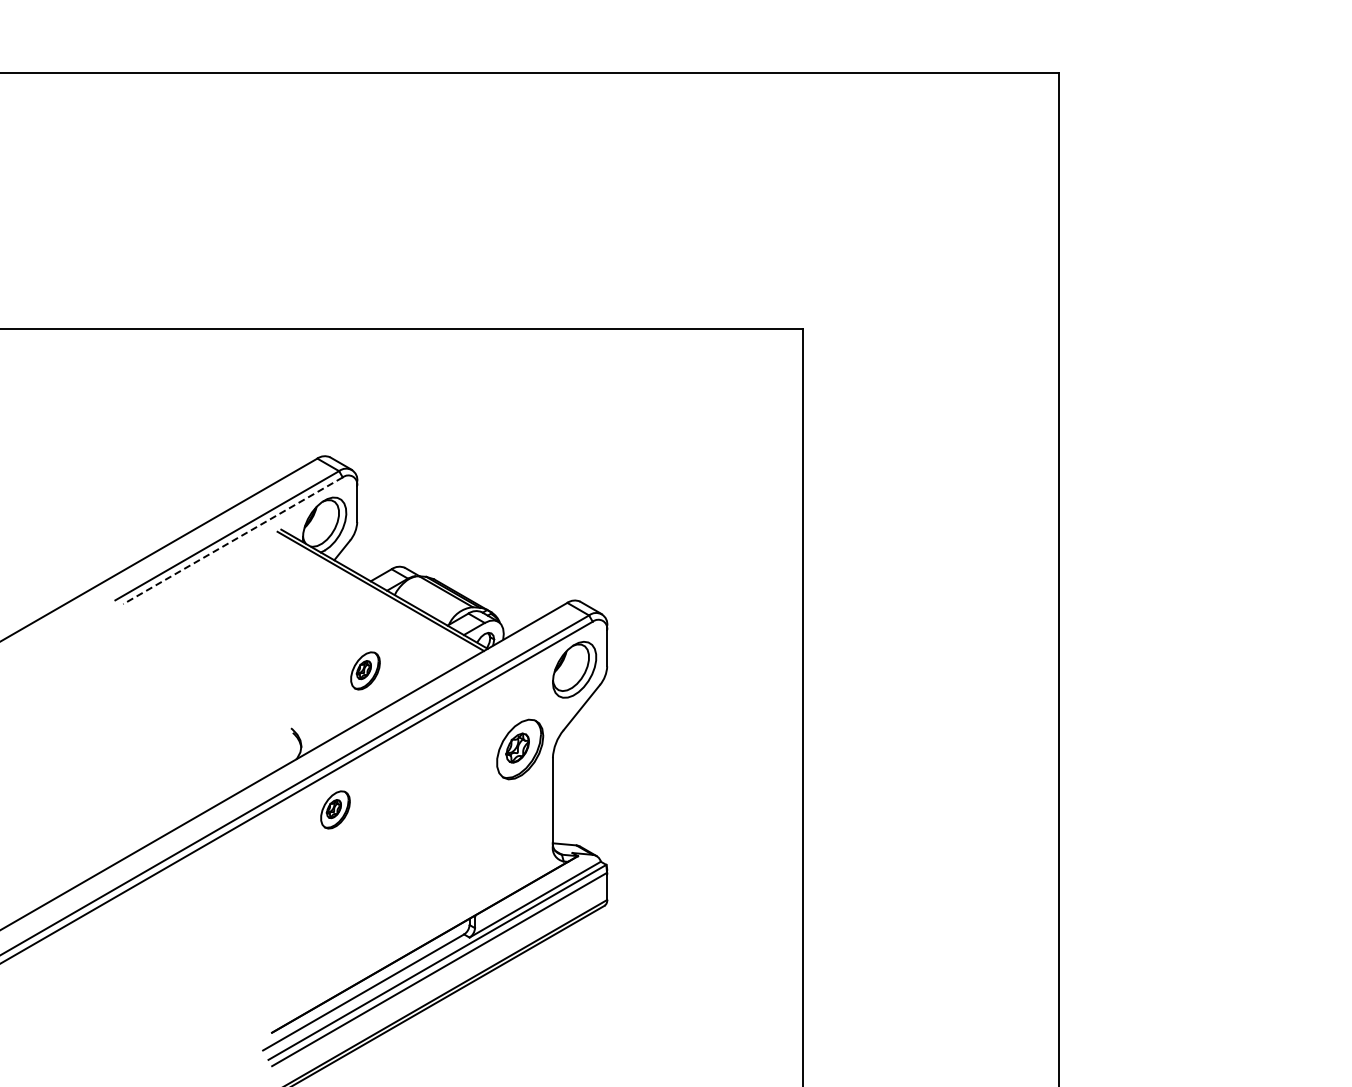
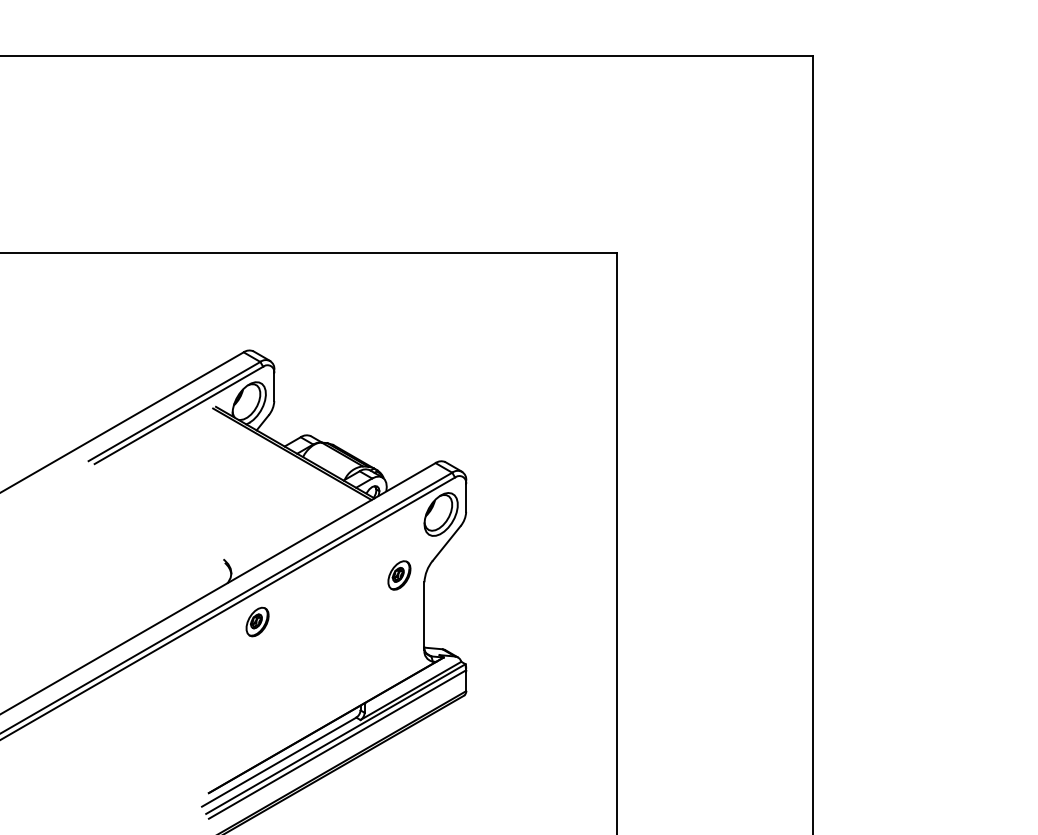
line: (233, 540) -> (179, 415), dashed -> solid
part: (365, 670) -> (280, 514), removed
part: (520, 748) -> (399, 574), size x0.62

